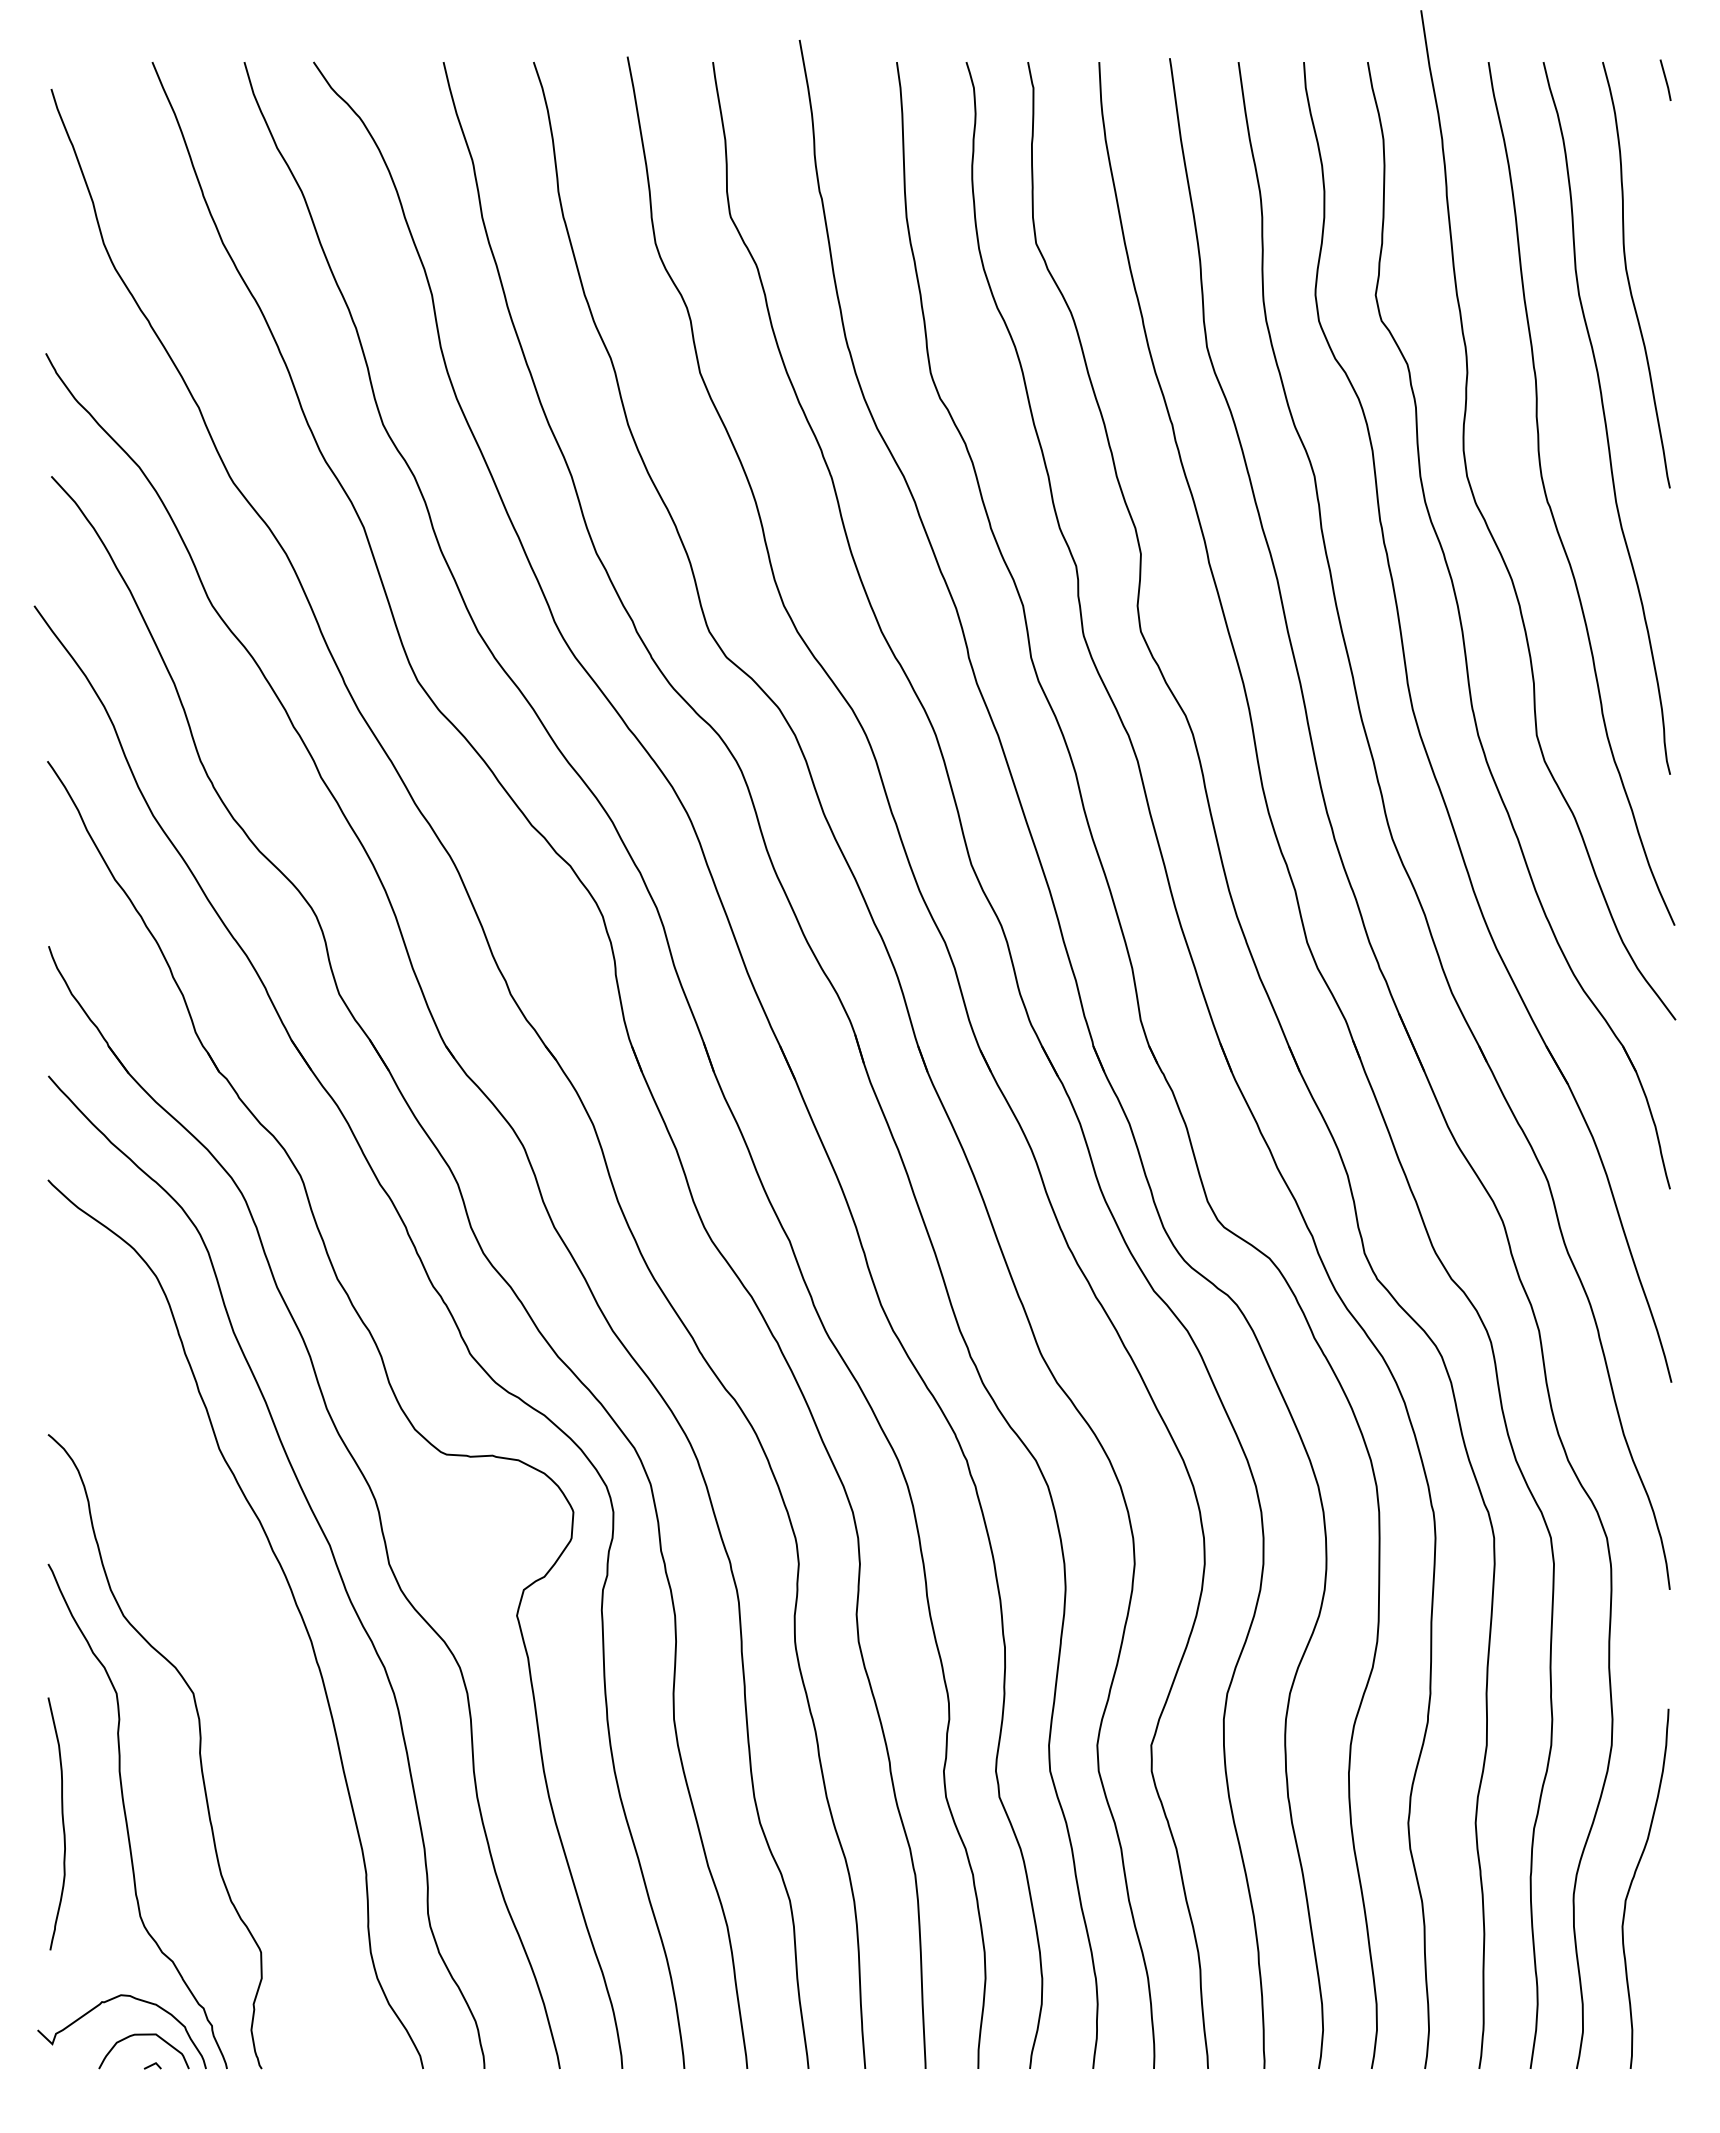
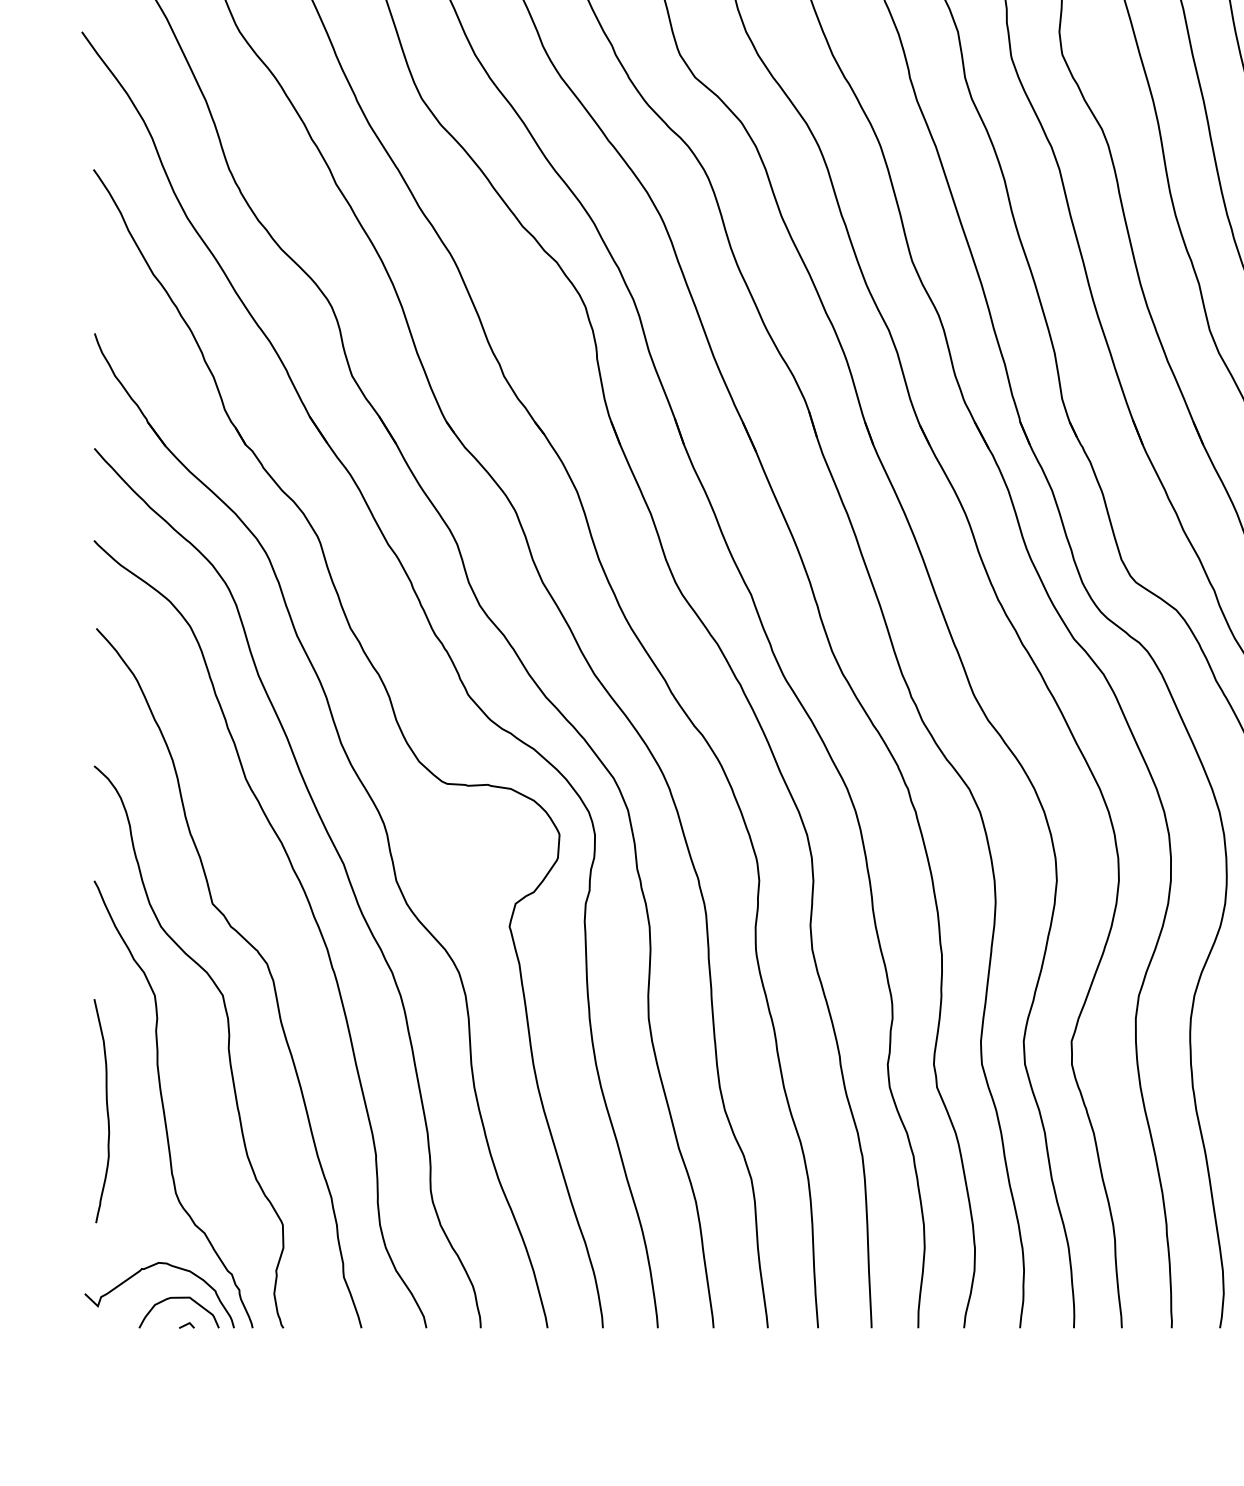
curve: (235, 1649) -> (260, 956), added

